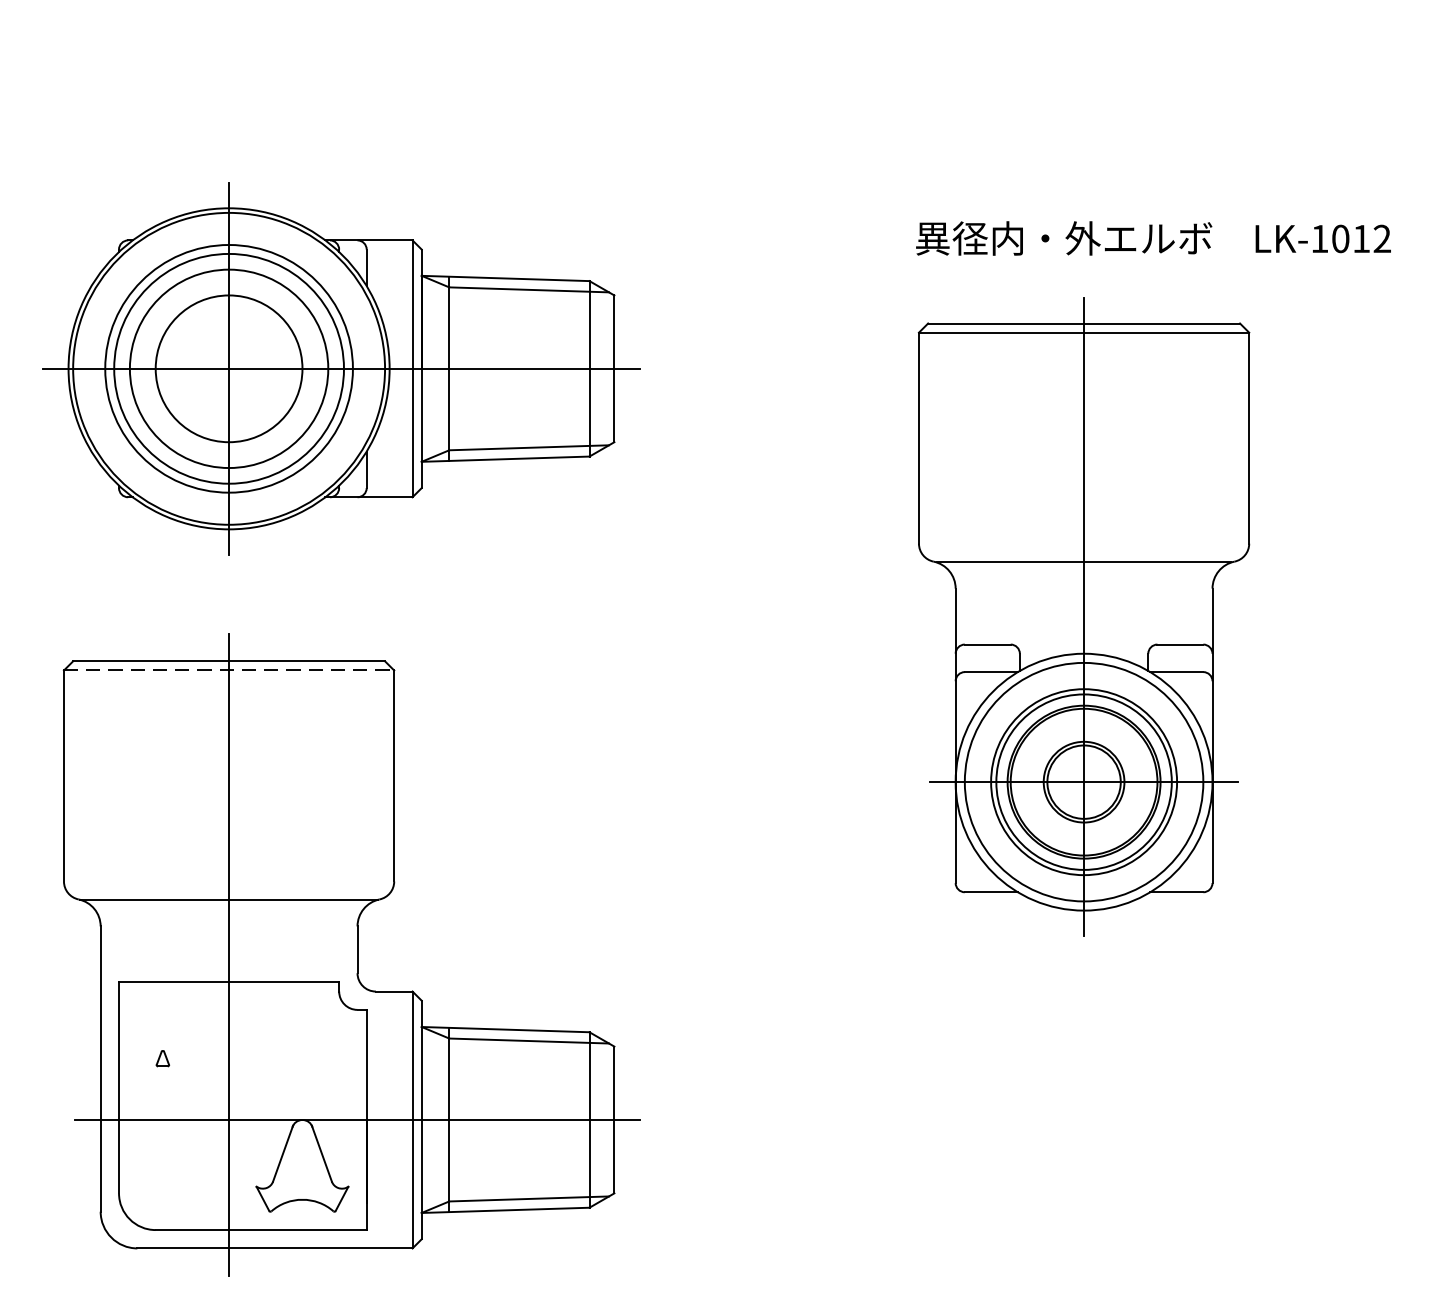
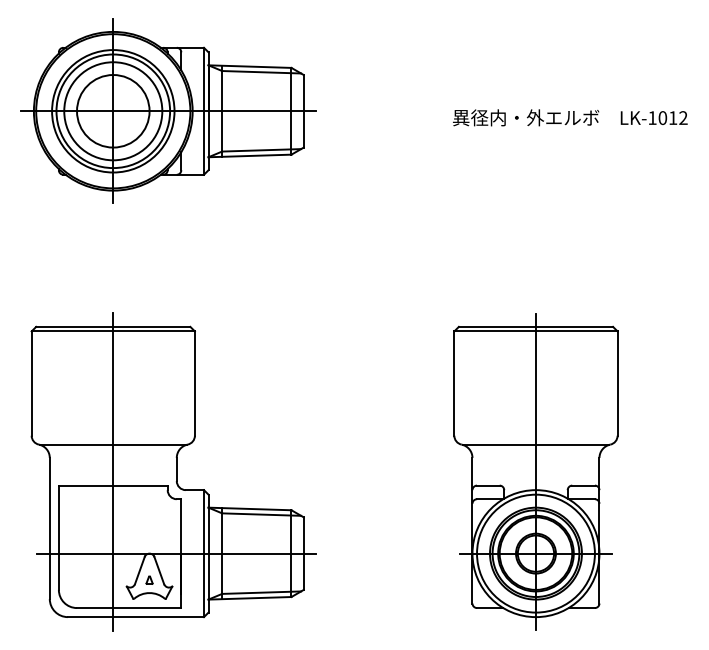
part: (340, 367) -> (168, 110), moved
part: (1083, 616) -> (535, 471), moved
line: (229, 670) -> (113, 331), dashed -> solid
part: (162, 1057) -> (149, 579), moved

